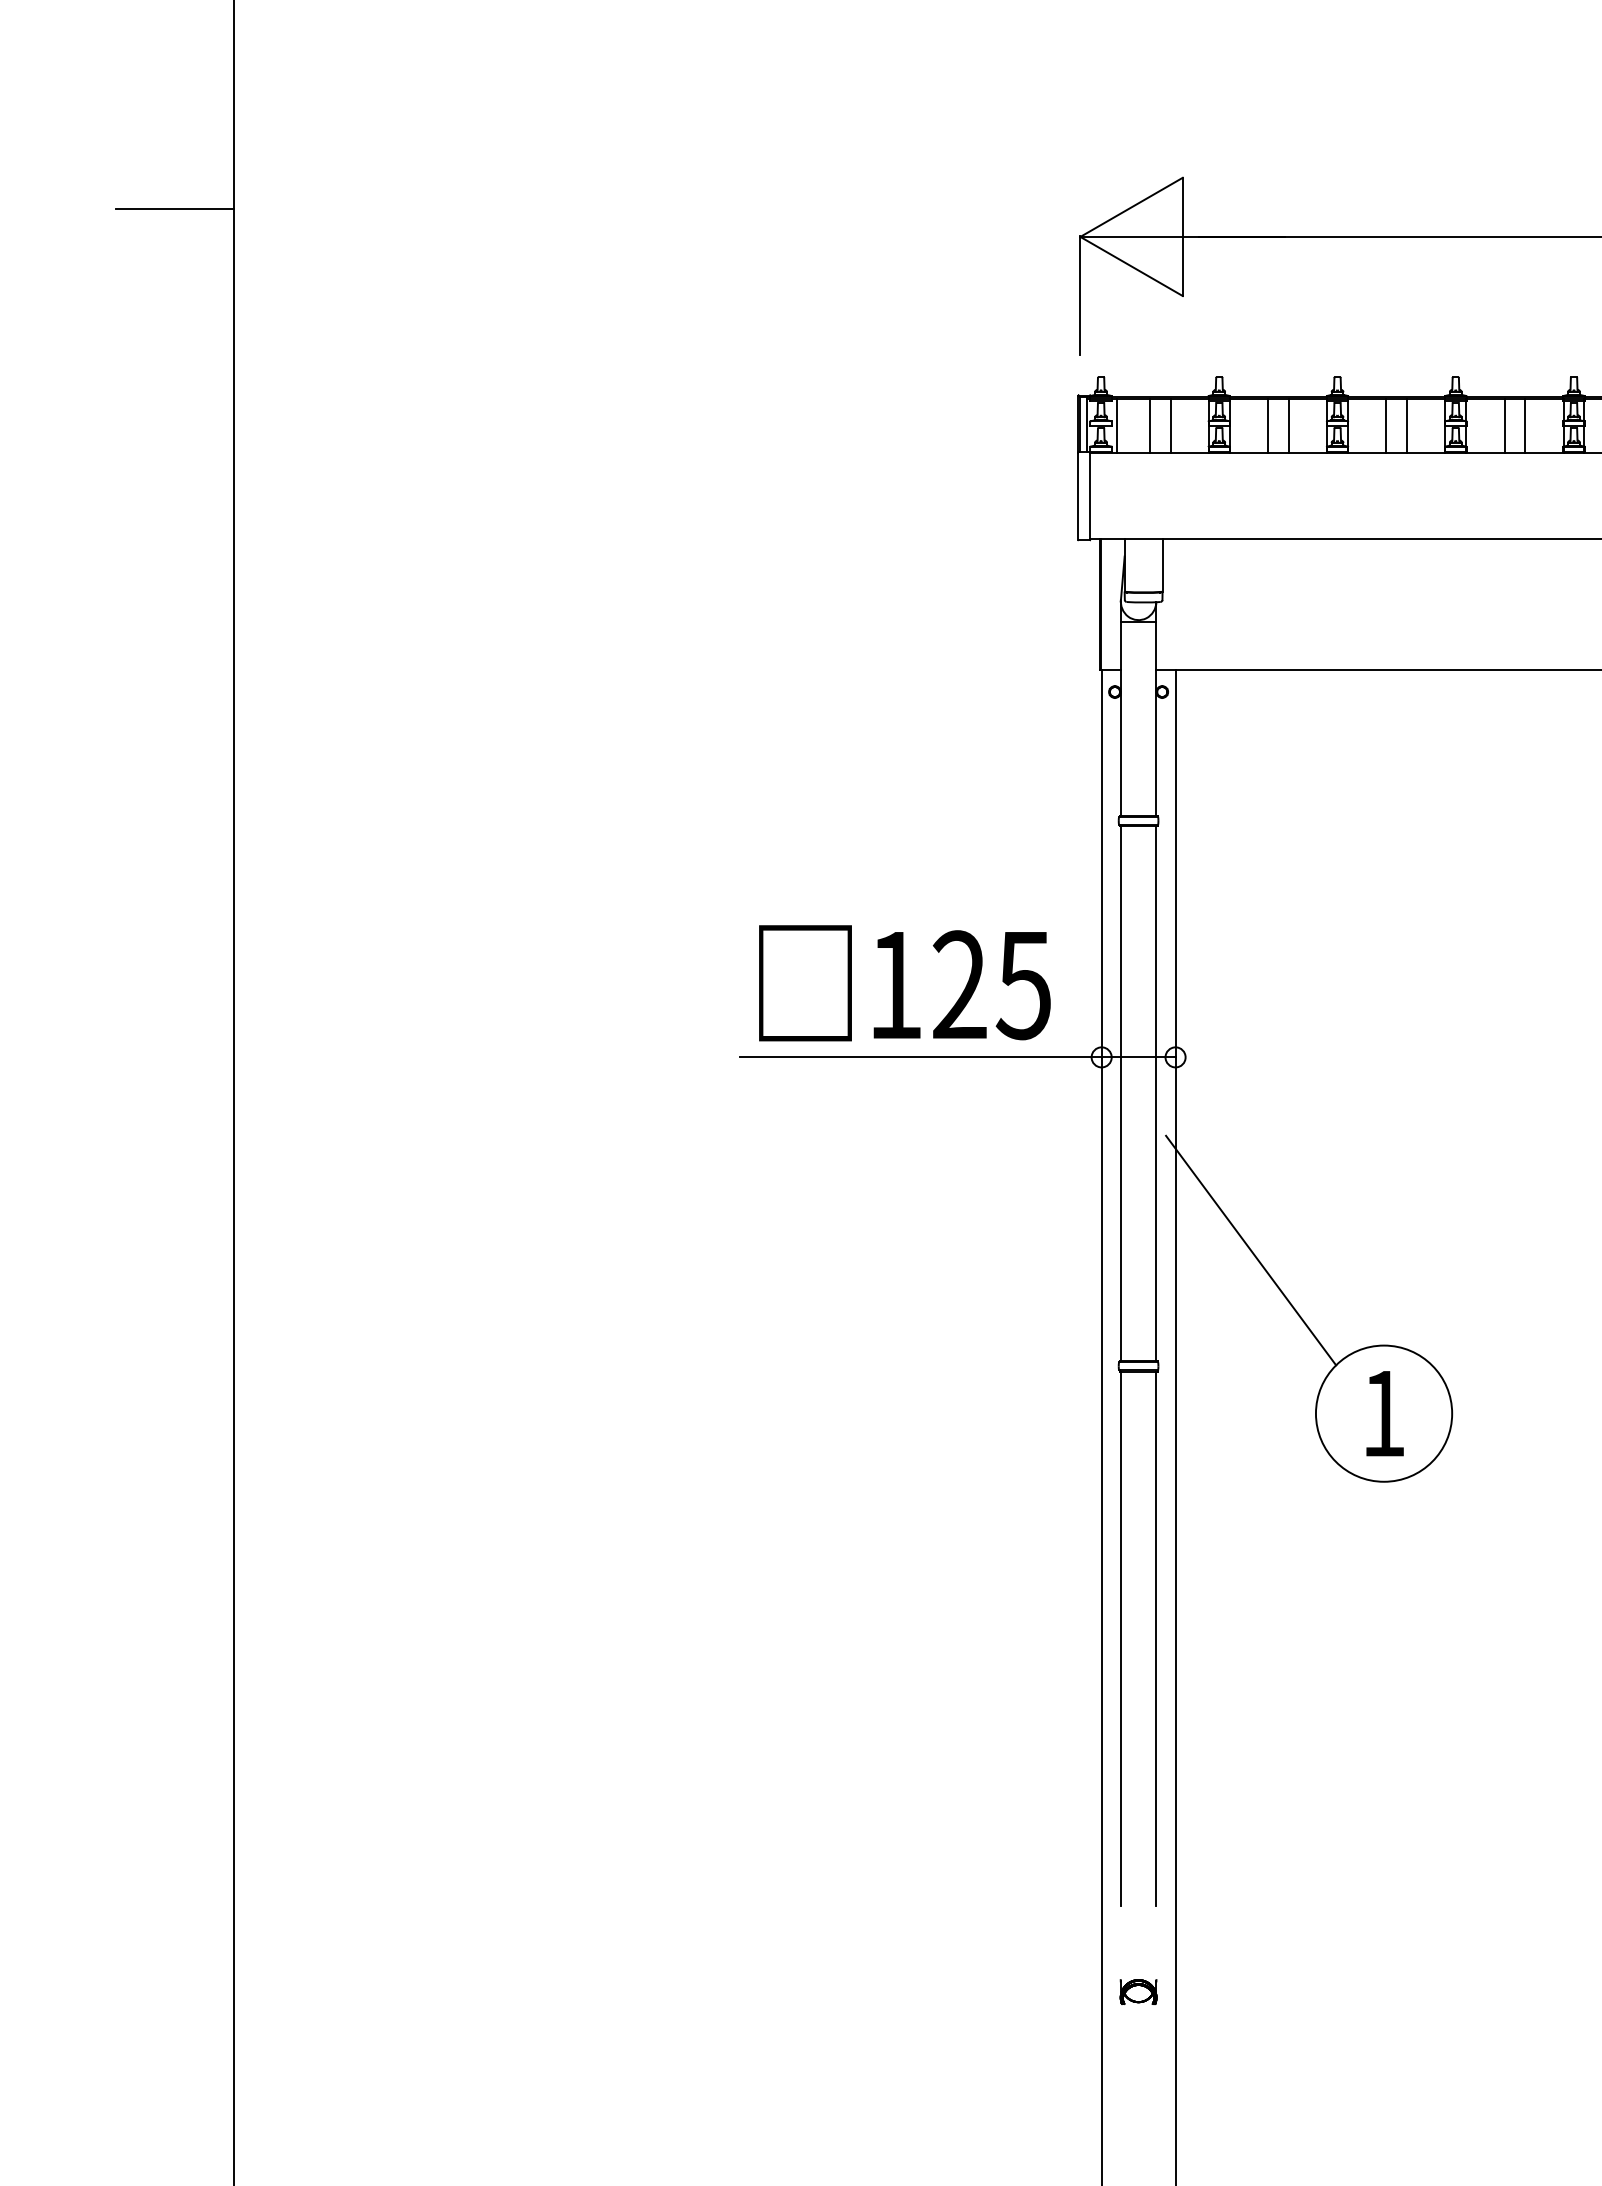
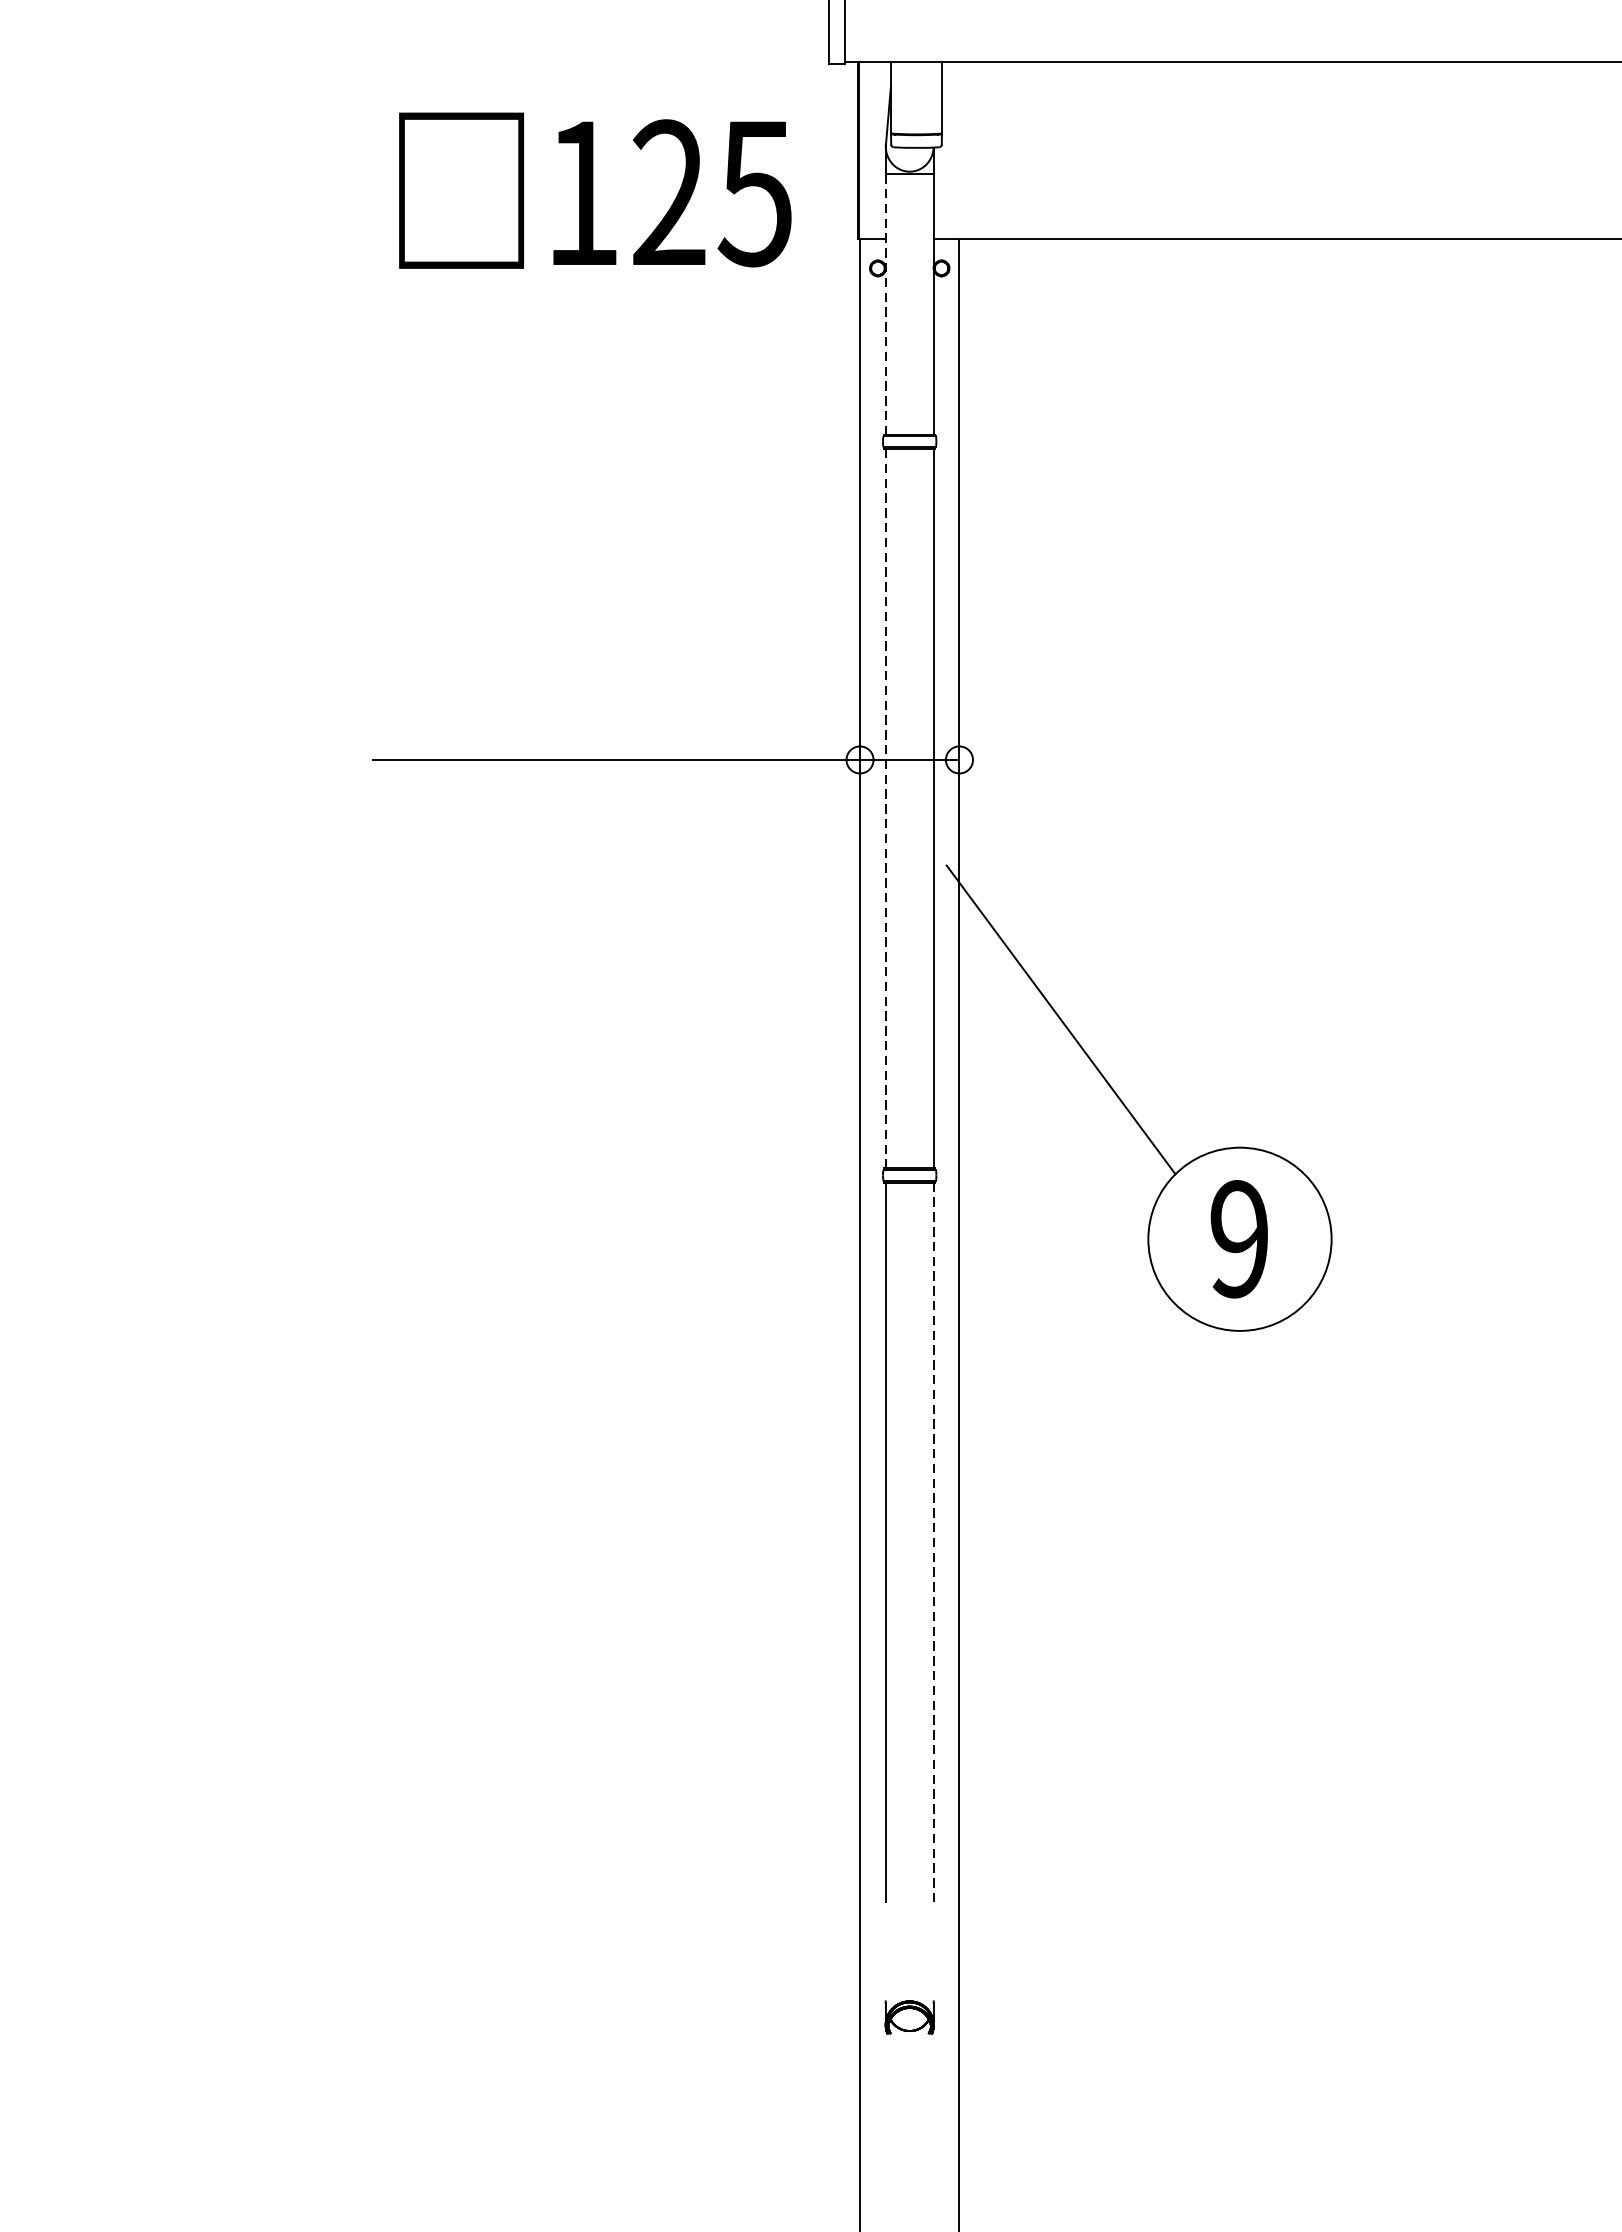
line: (1120, 718) -> (885, 304), solid -> dashed
text: (904, 983) -> (594, 190), moved
line: (1120, 1094) -> (885, 809), solid -> dashed
text: (1383, 1413) -> (1239, 1239), 1 -> 9
line: (1156, 1639) -> (933, 1543), solid -> dashed

